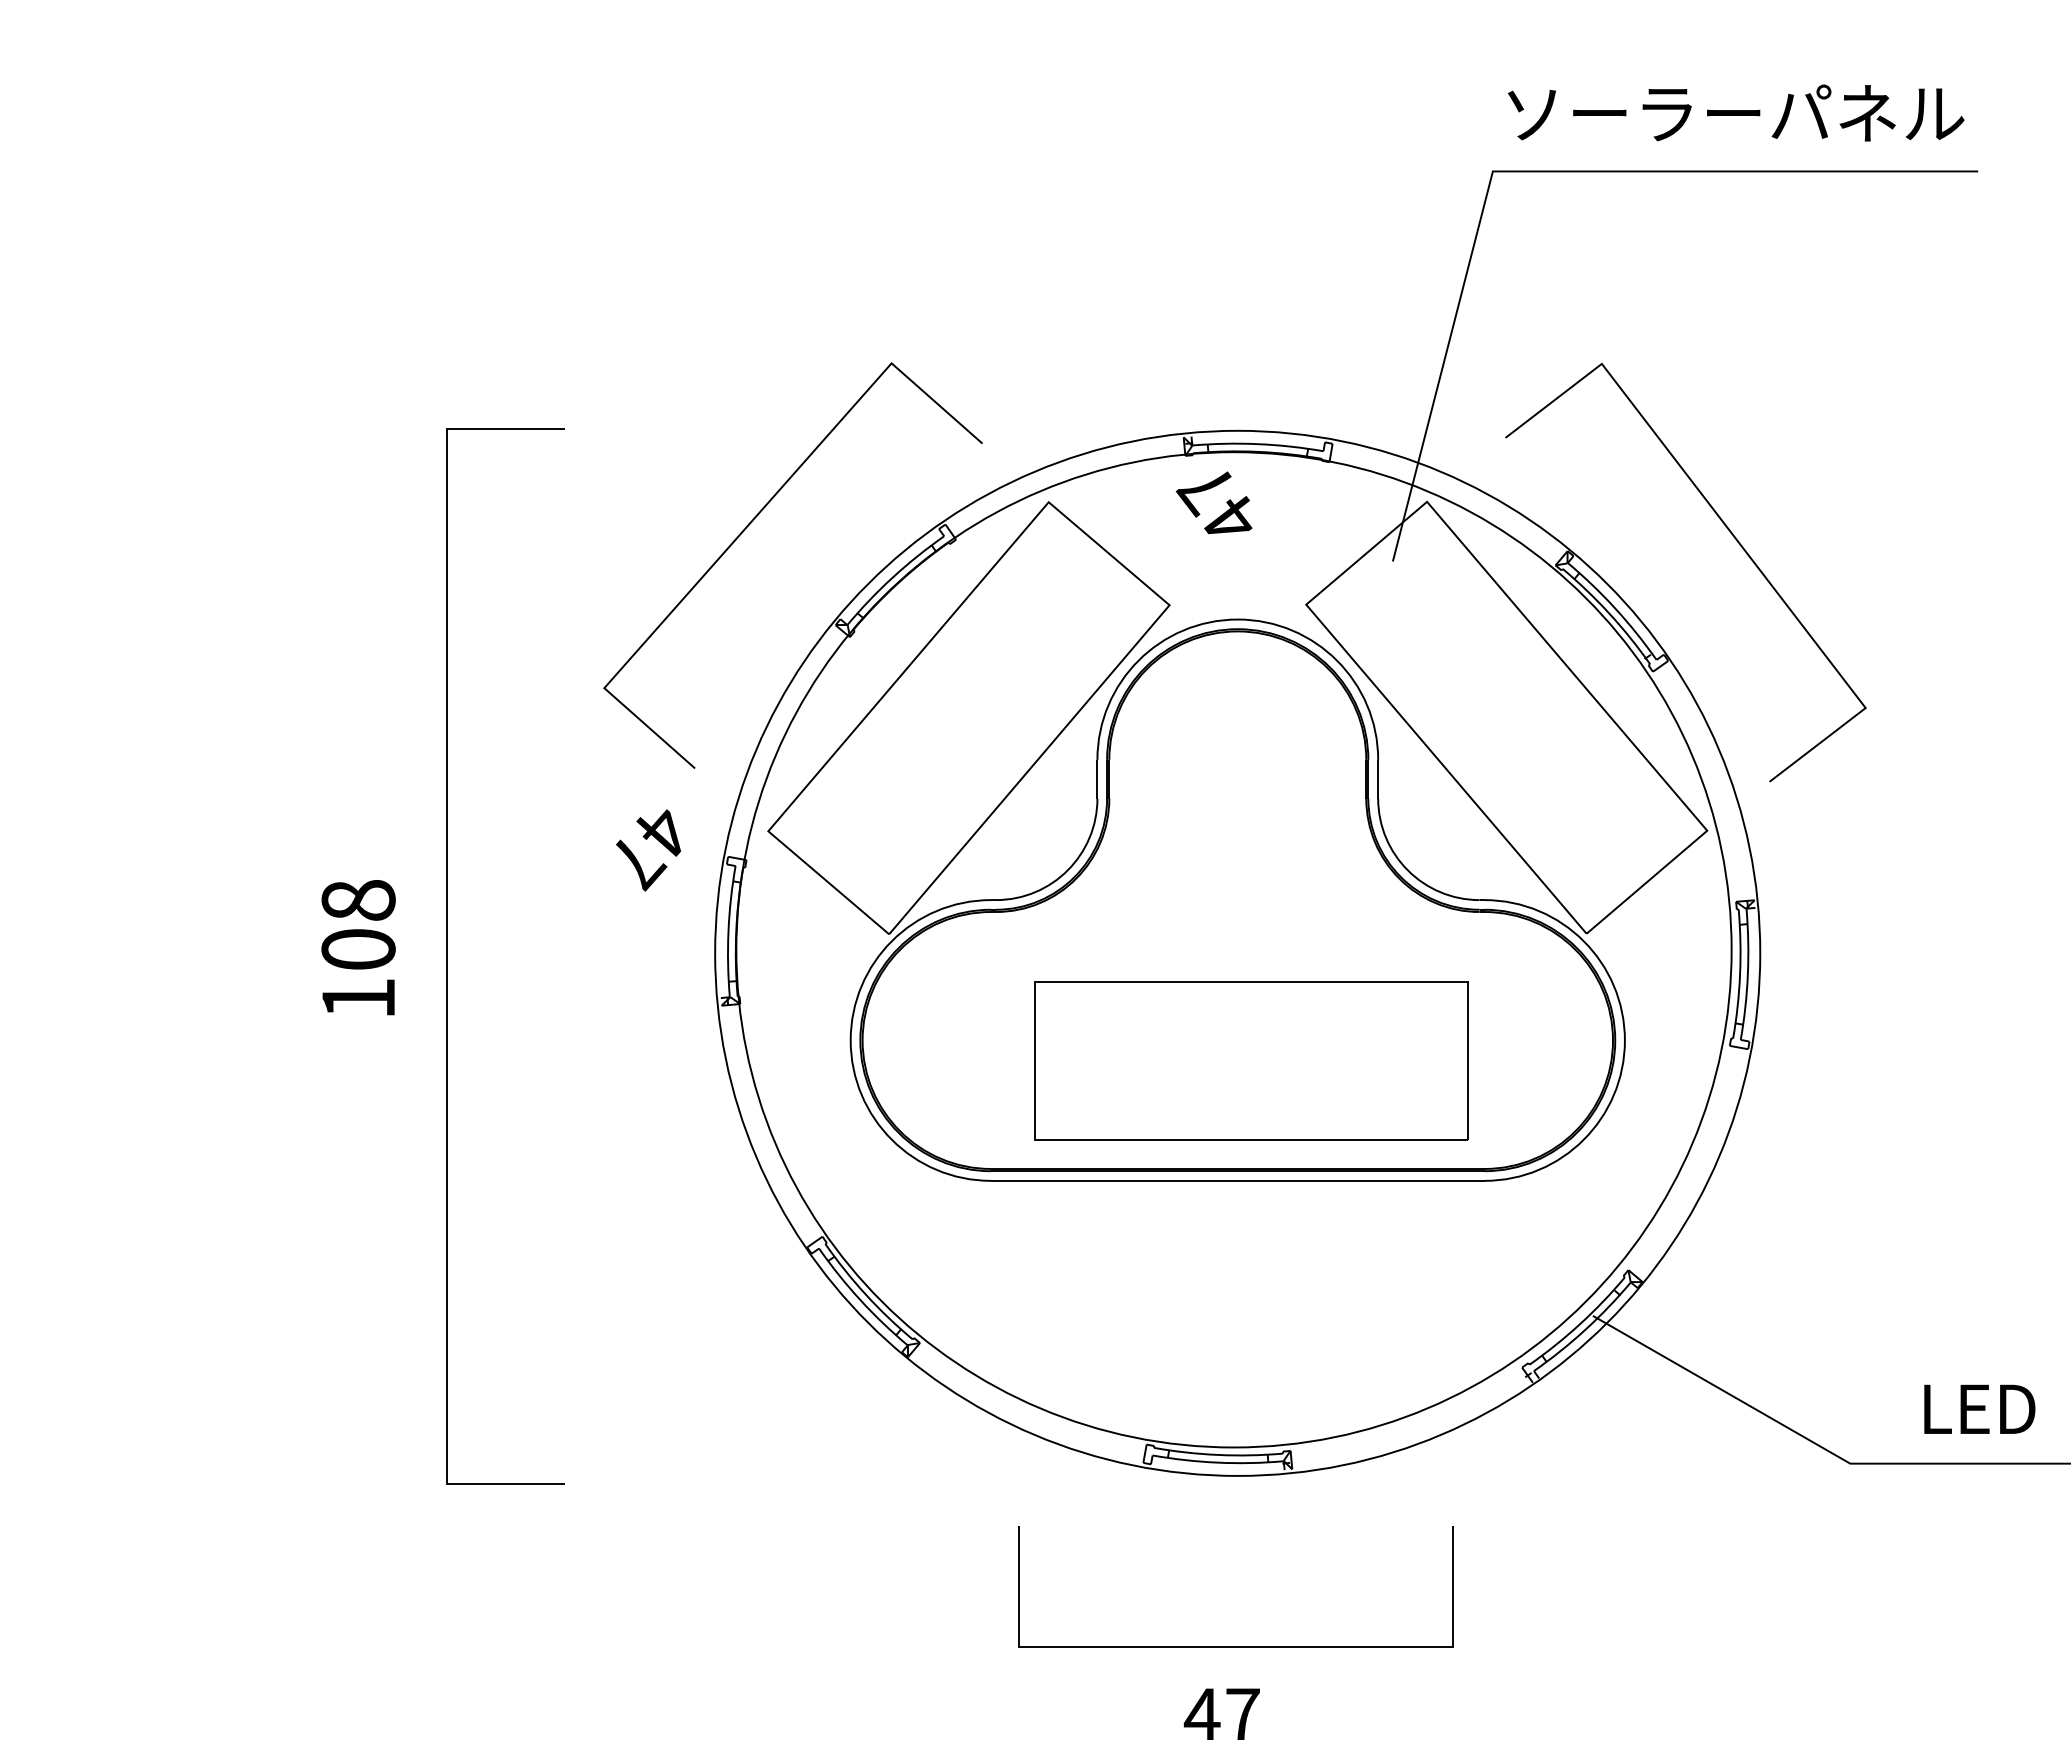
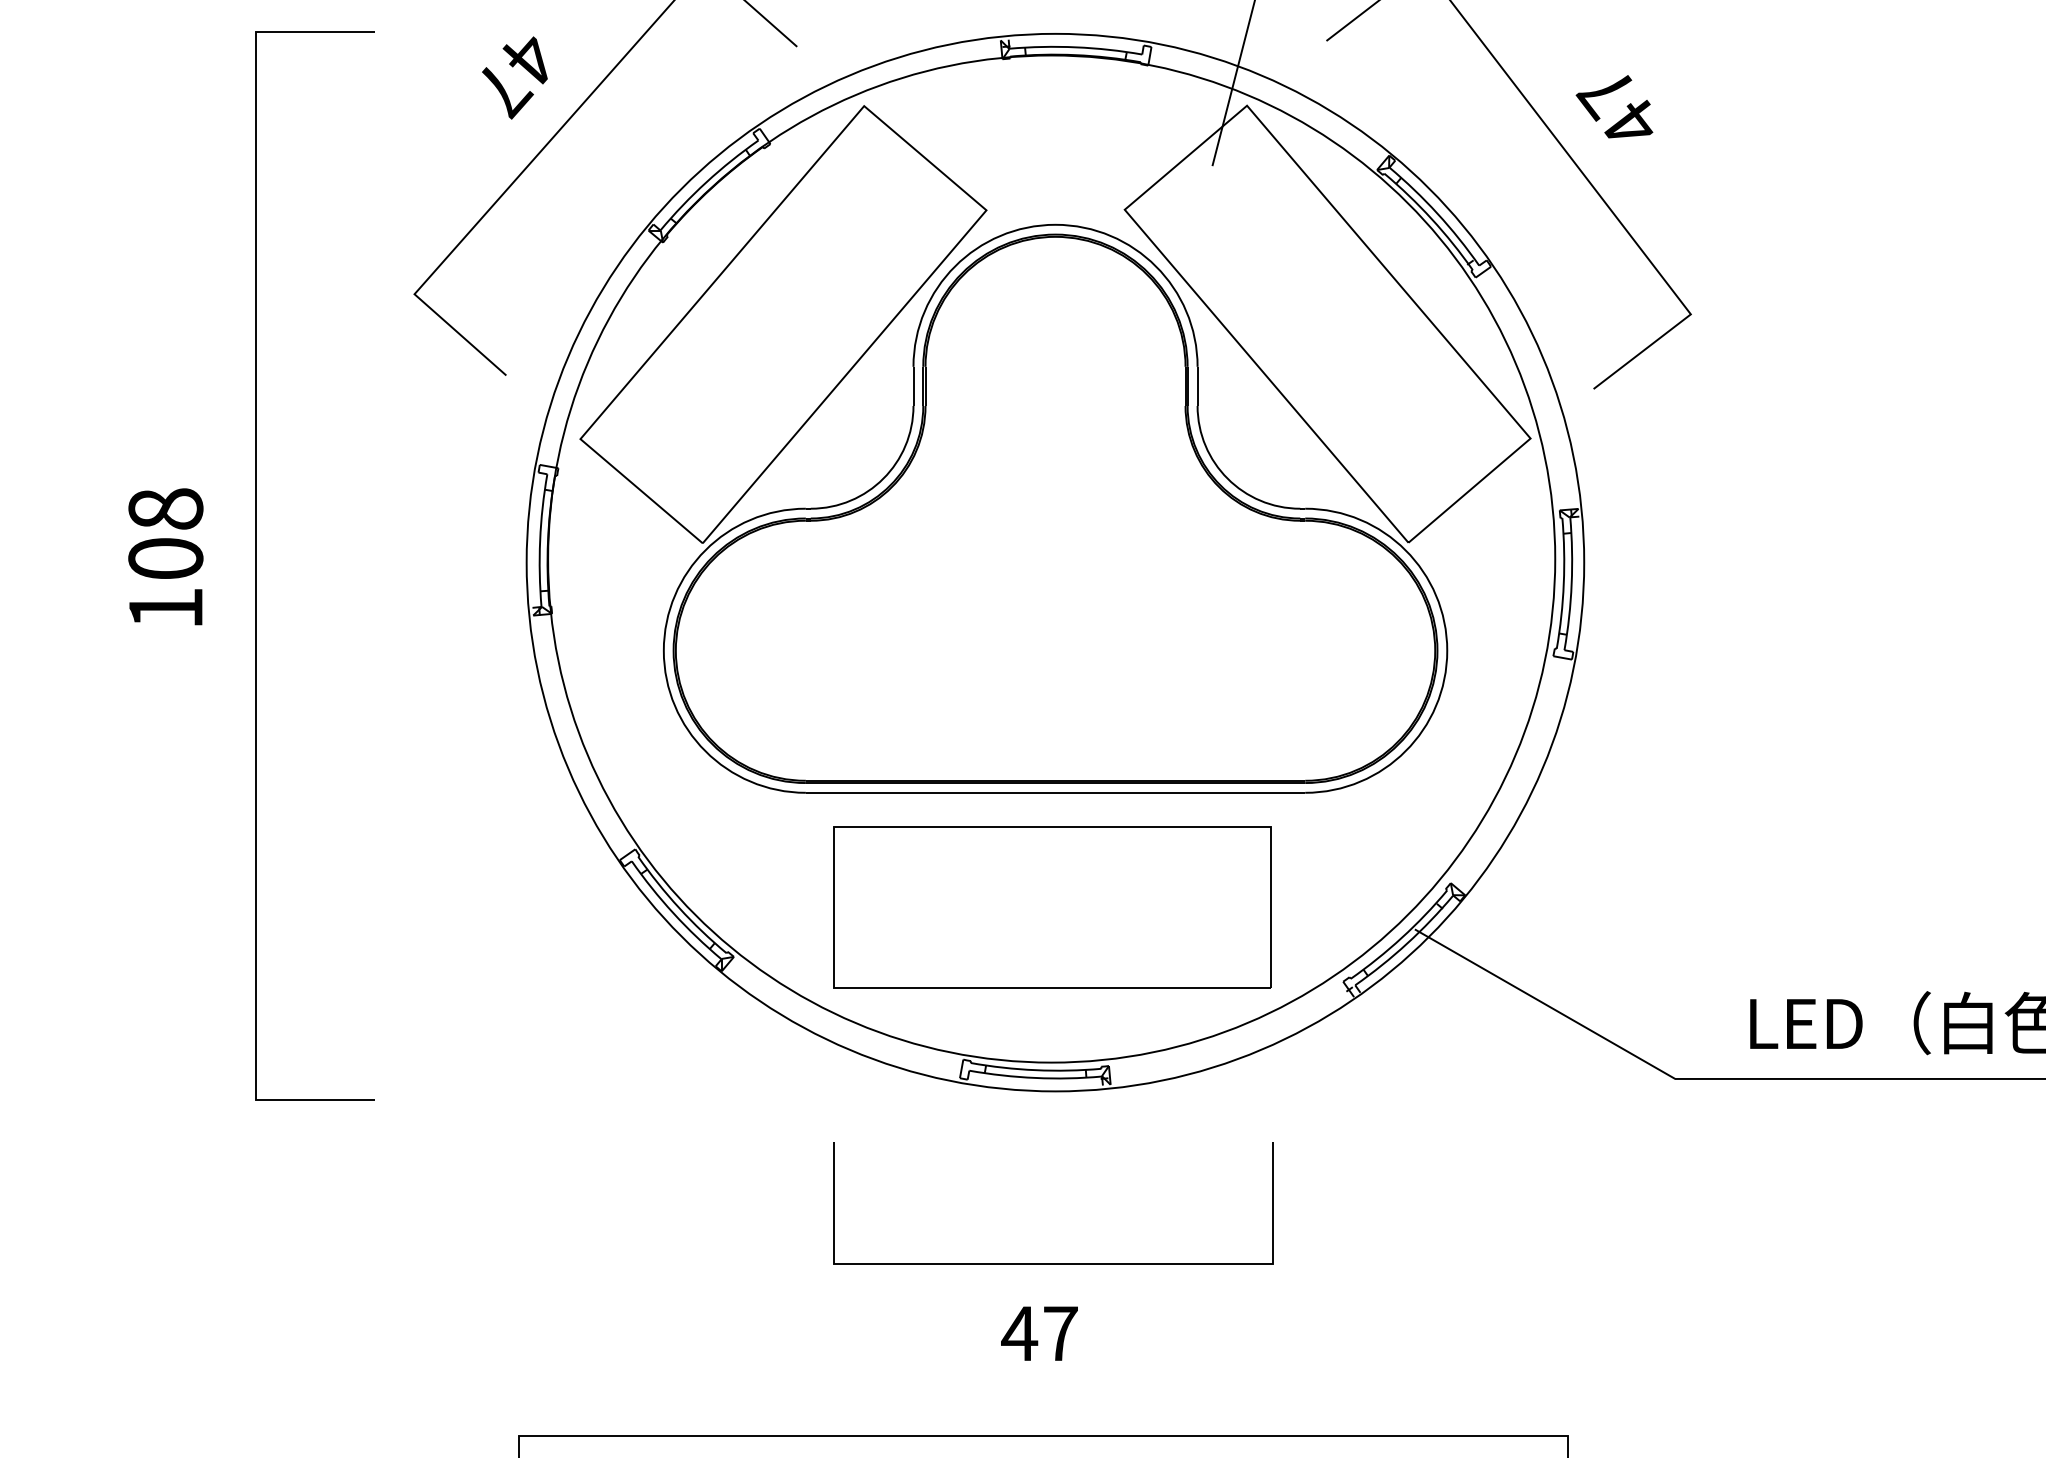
text: (1213, 502) -> (1613, 106), moved
text: (648, 850) -> (514, 78), moved
part: (1251, 1060) -> (1052, 906), moved

